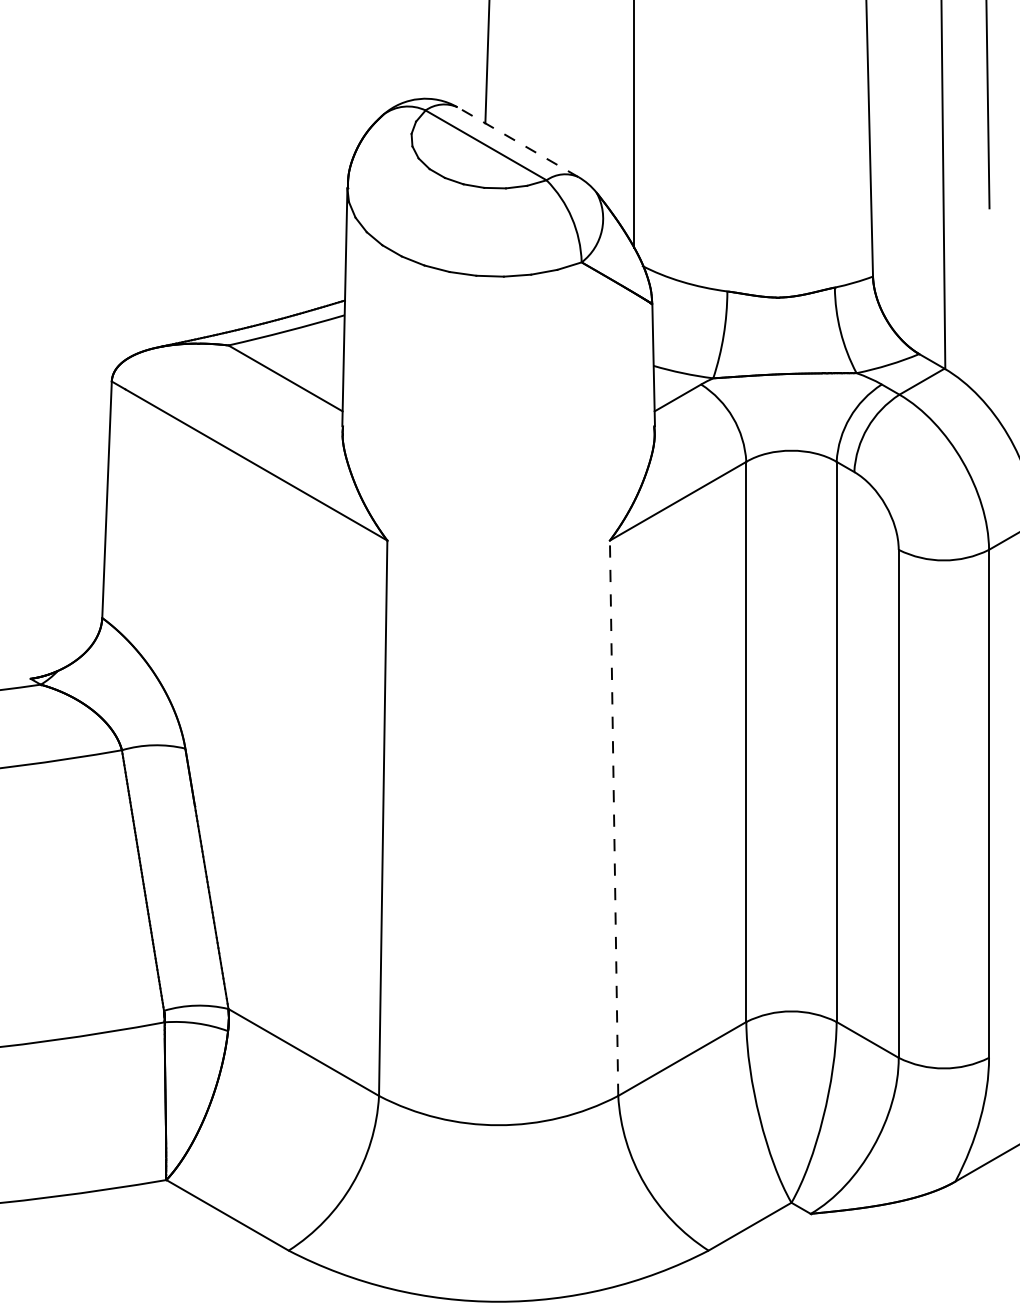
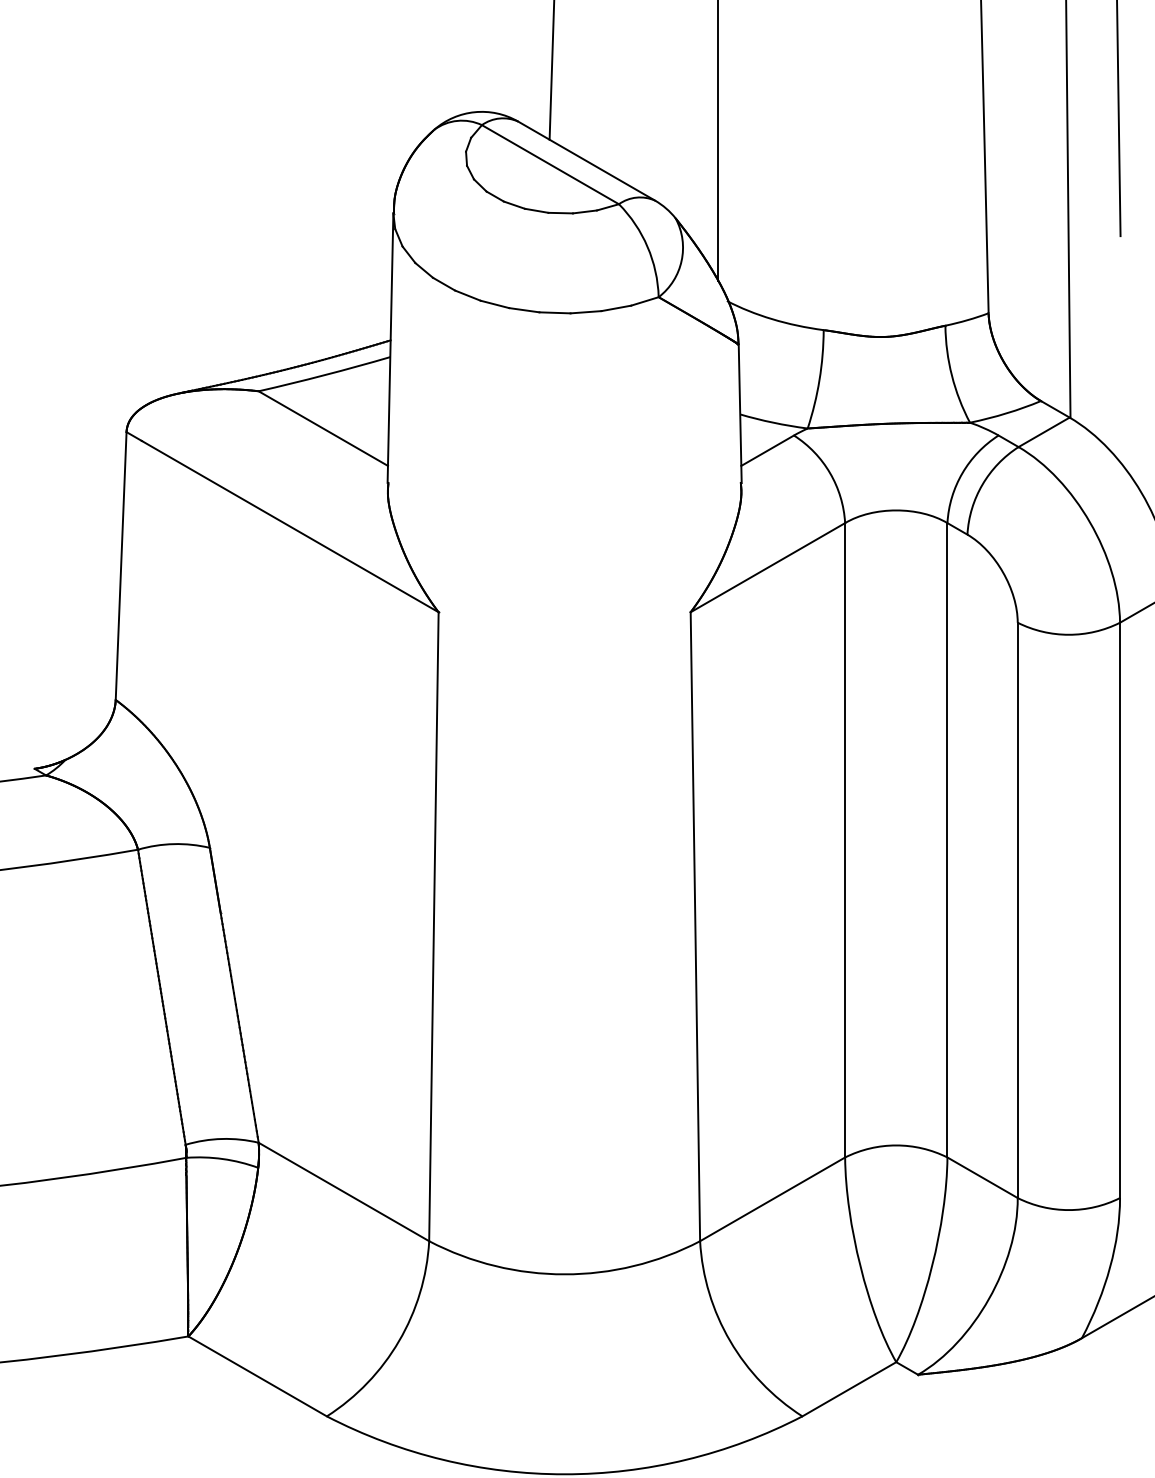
line: (517, 141) -> (586, 160), dashed -> solid
line: (614, 818) -> (695, 926), dashed -> solid

